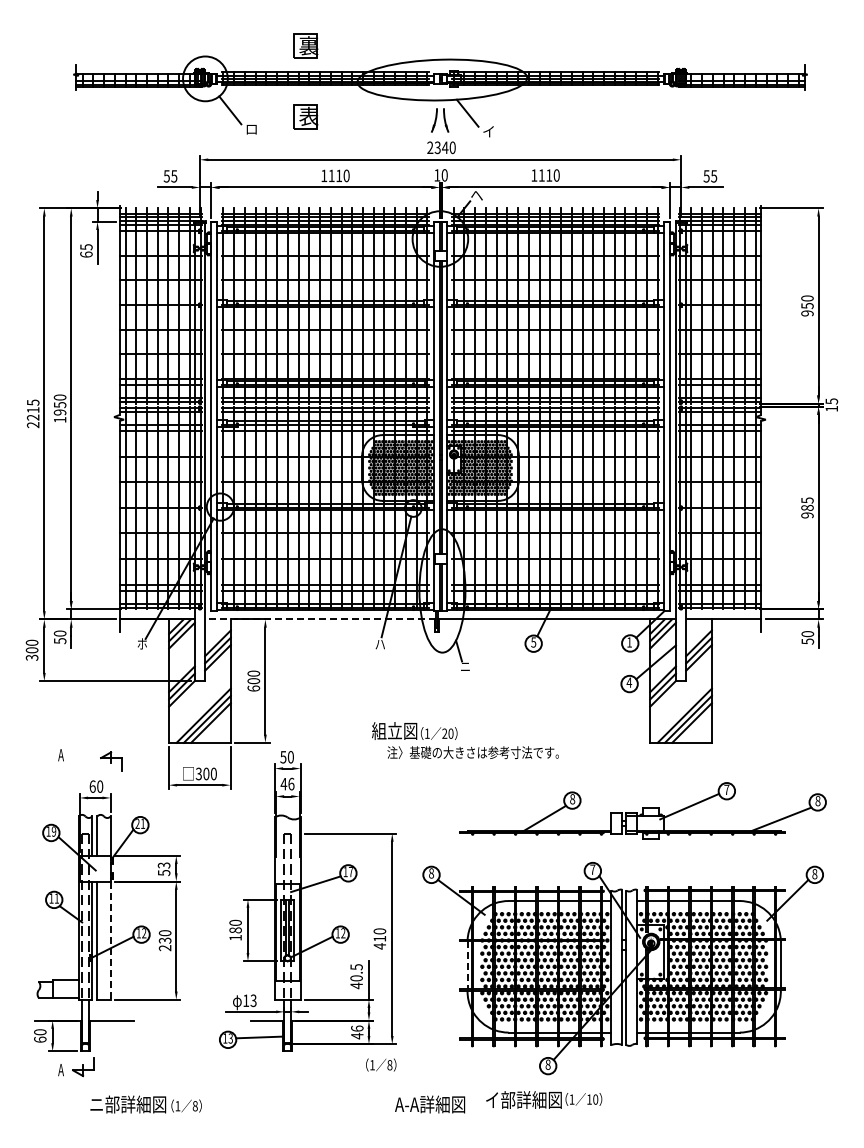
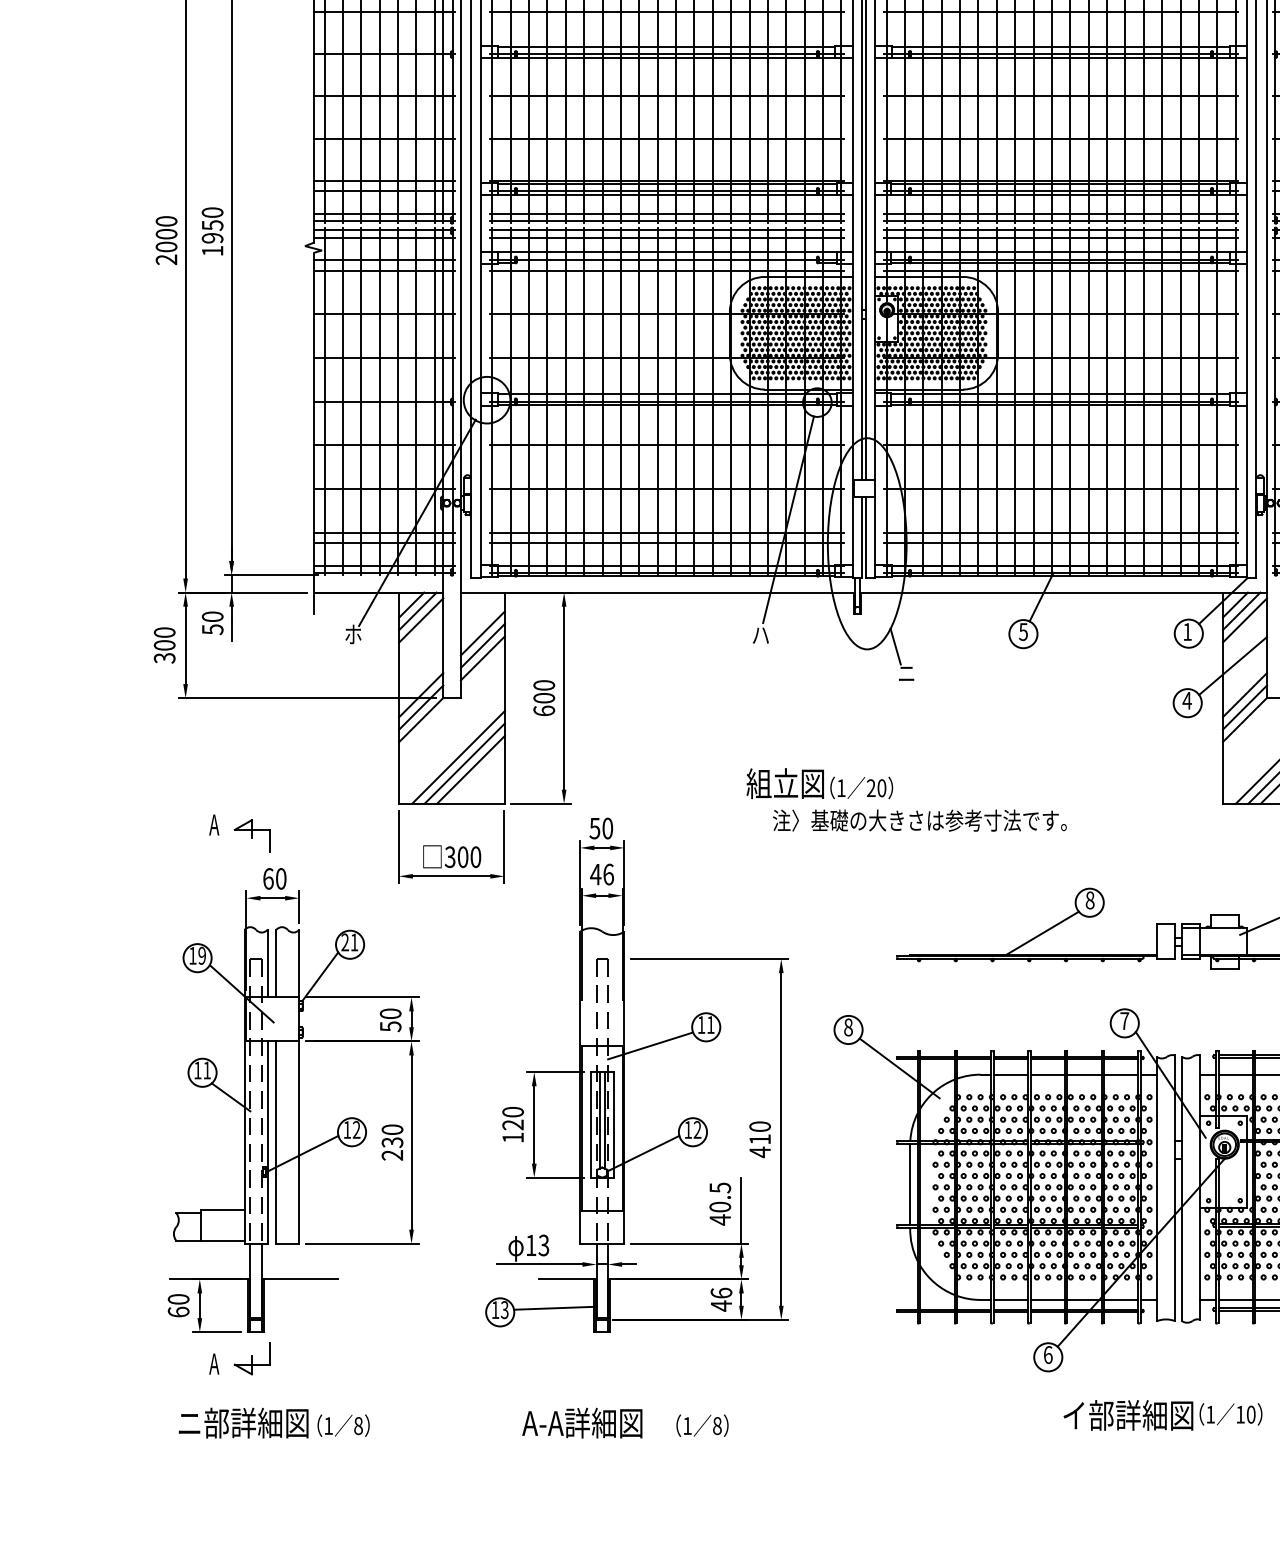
text: (32, 409) -> (165, 233), 2215 -> 2000
line: (319, 619) -> (656, 592), dashed -> solid
part: (111, 761) -> (252, 835), moved
text: (164, 865) -> (391, 1013), 53 -> 50
text: (350, 872) -> (709, 1025), 17 -> 11
text: (235, 930) -> (512, 1125), 180 -> 120
line: (110, 941) -> (298, 1143), dashed -> solid
line: (467, 965) -> (910, 1185), dashed -> solid
text: (381, 1064) -> (702, 1424), moved
text: (547, 1064) -> (1047, 1354), 8 -> 6
text: (544, 1099) -> (1163, 1414), moved
text: (145, 1104) -> (273, 1423), moved
text: (430, 1104) -> (583, 1423), moved

